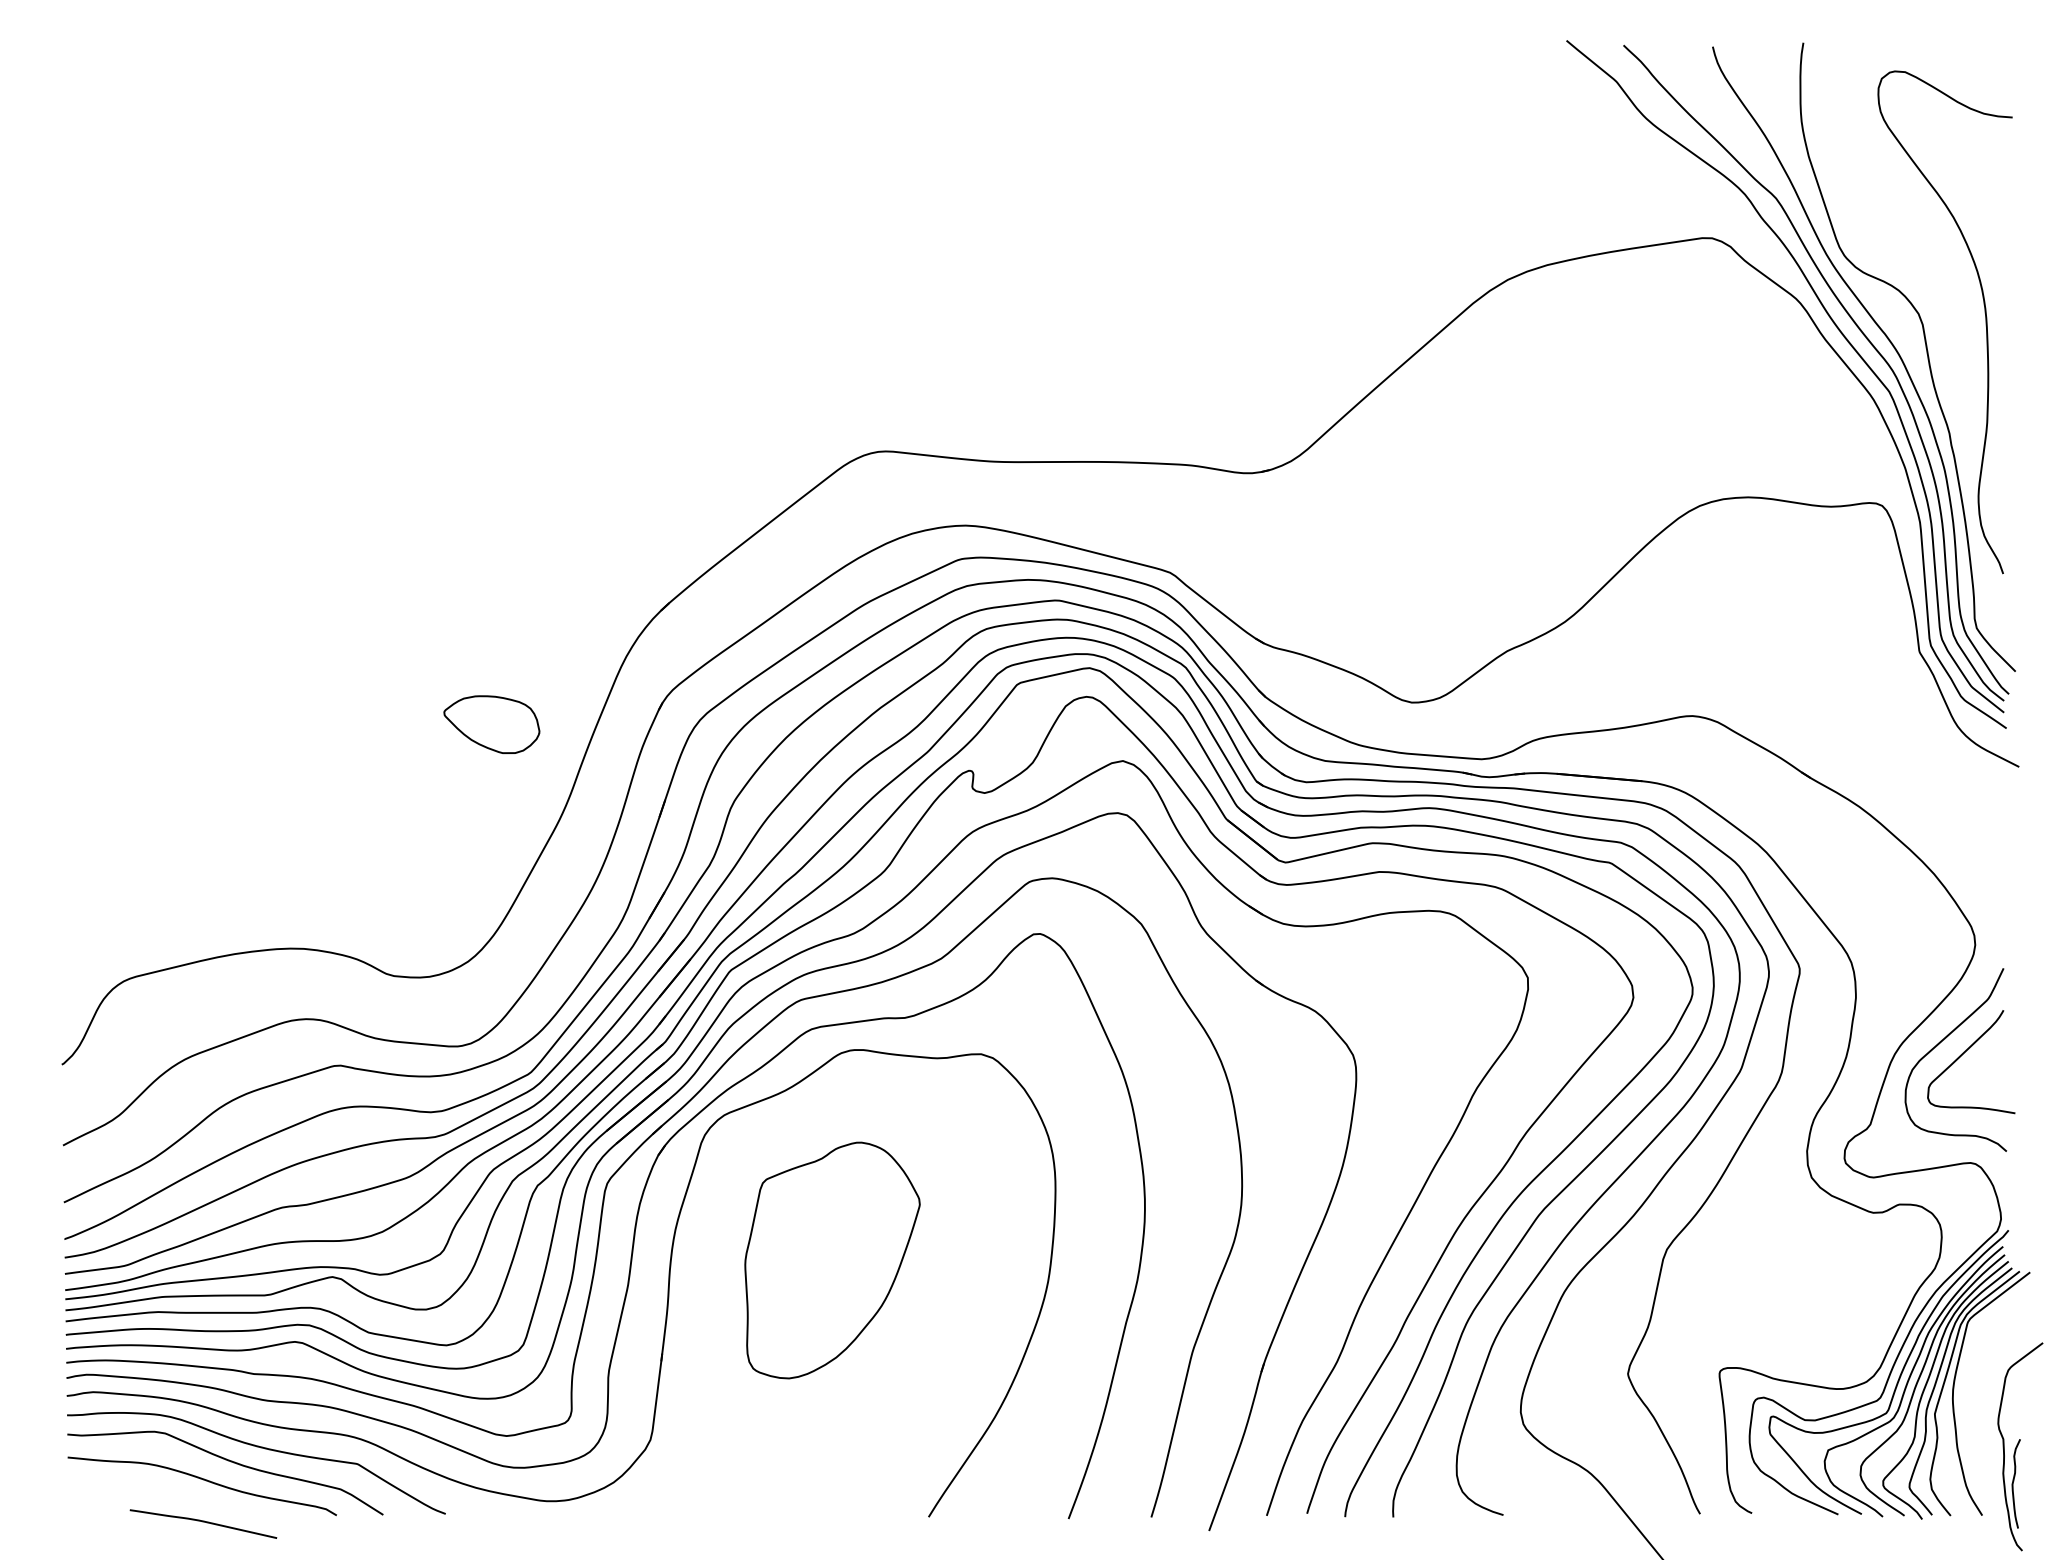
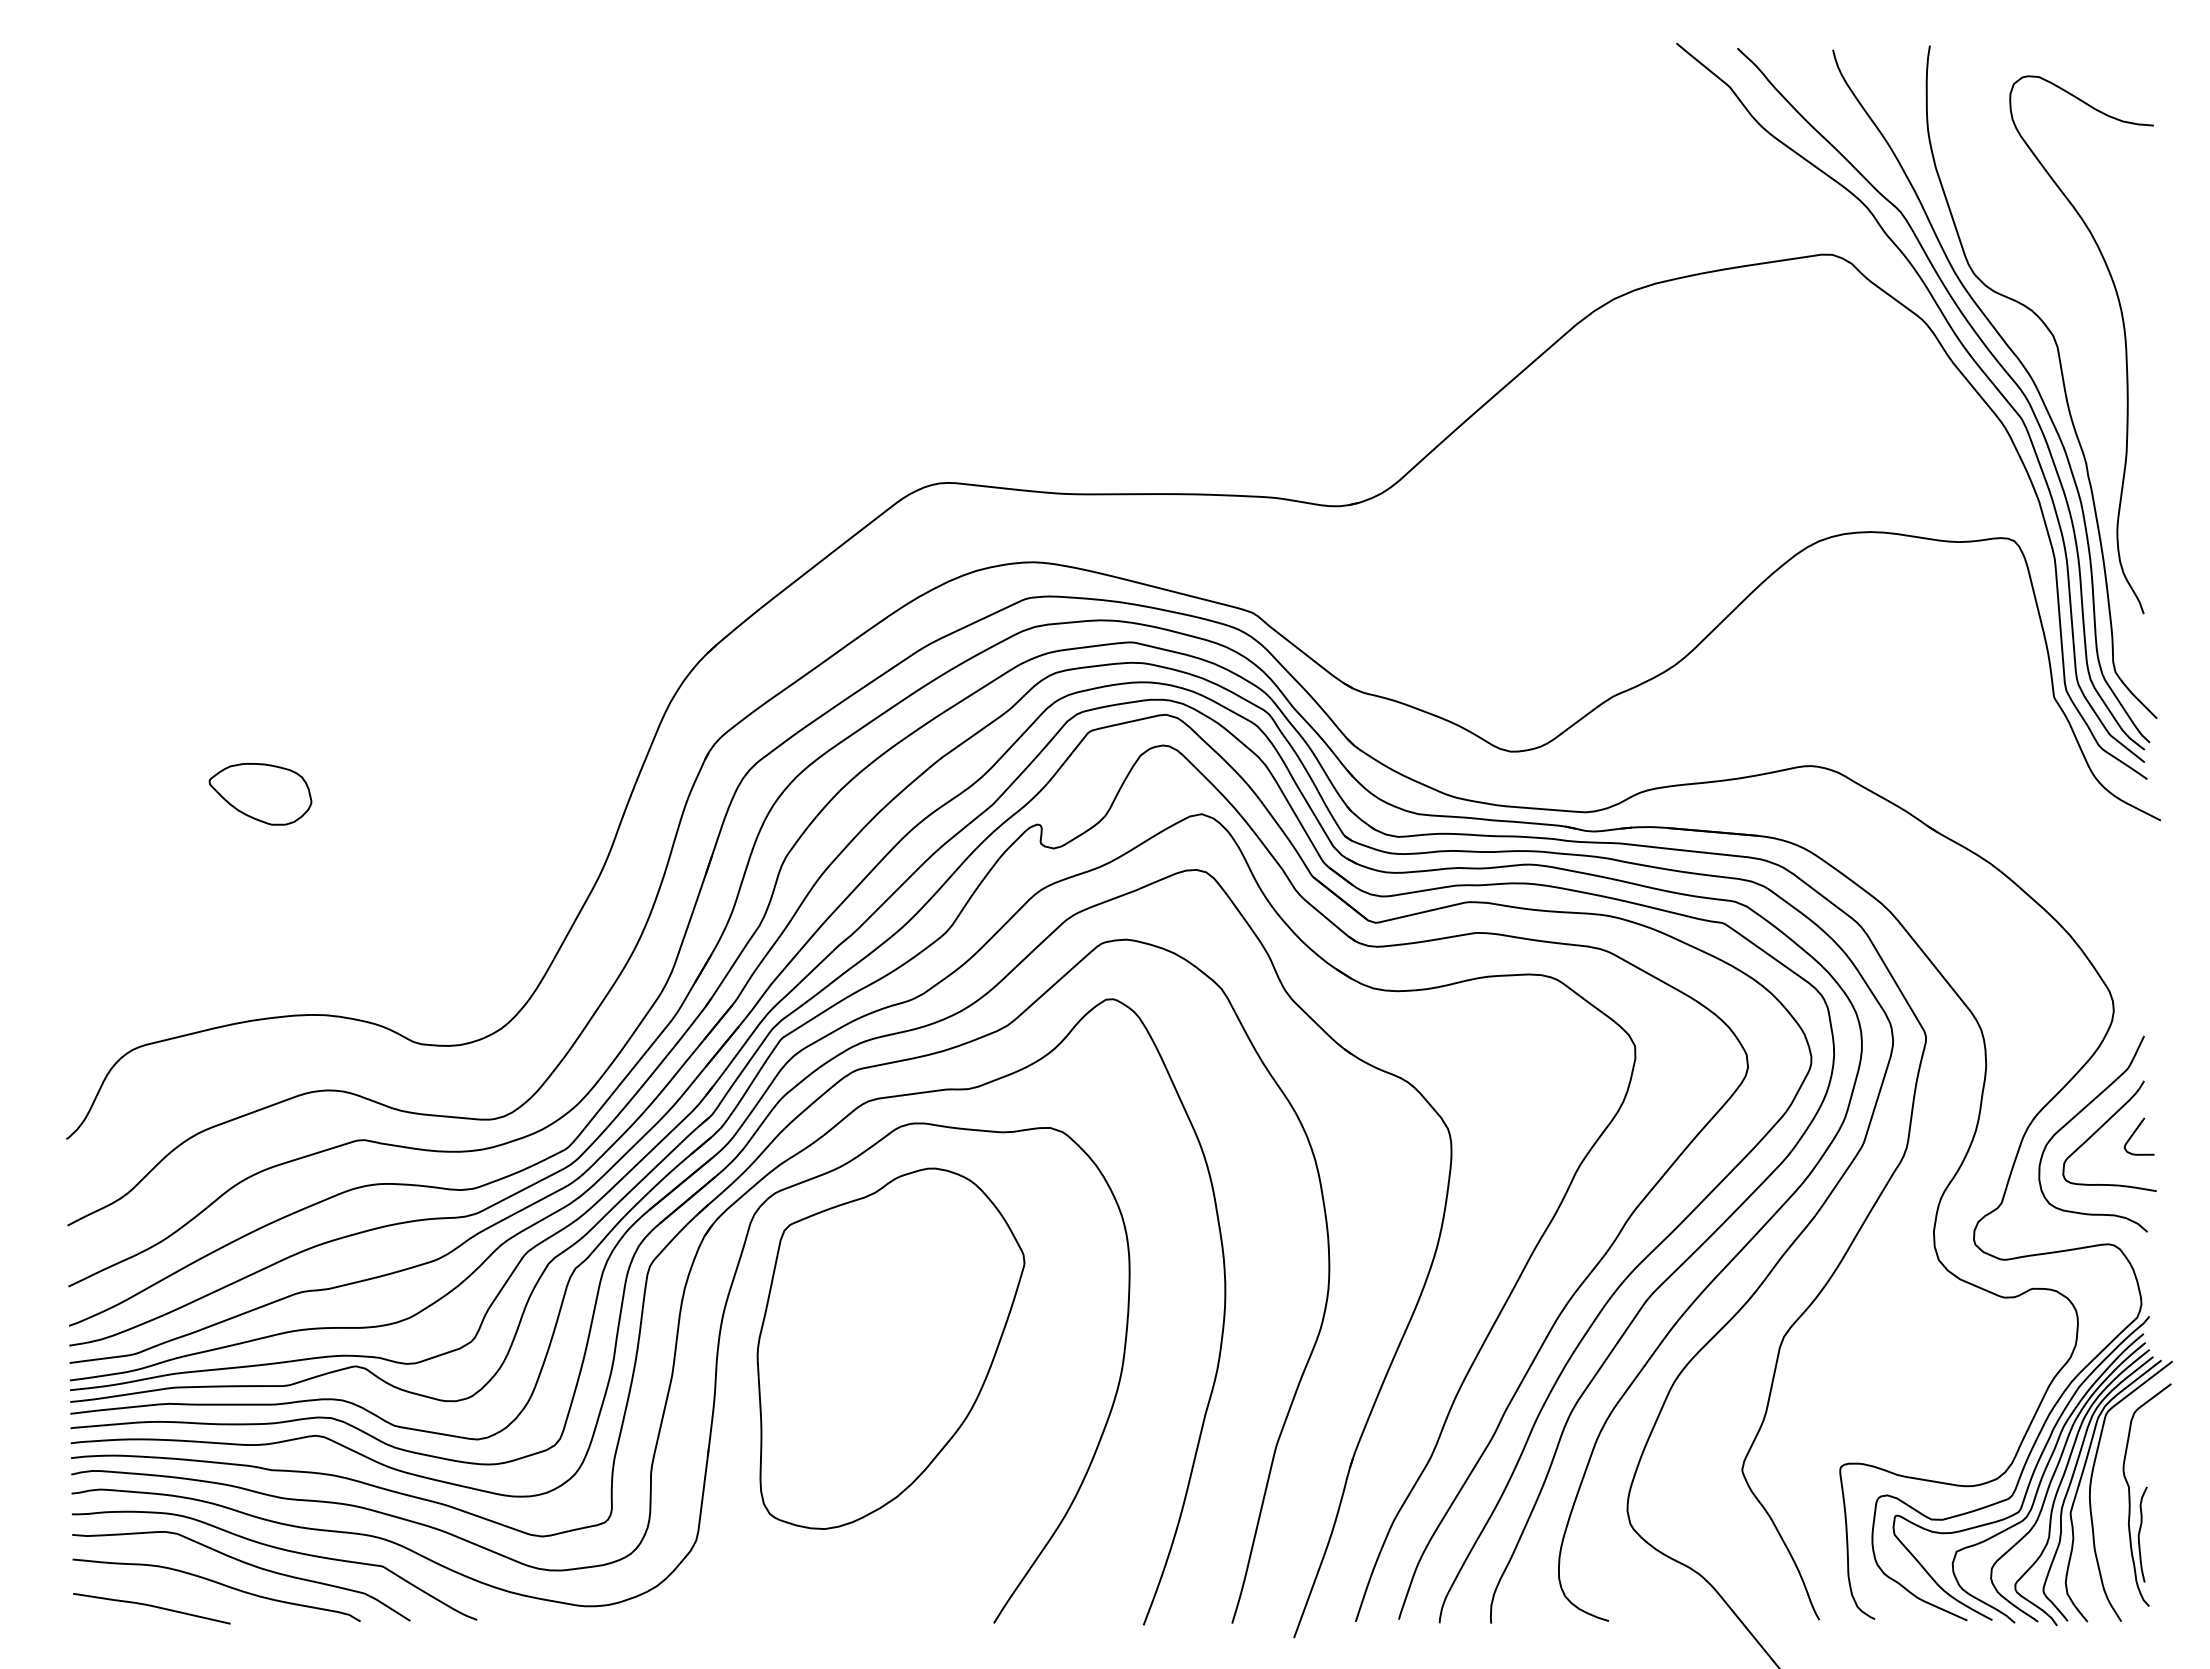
part: (491, 724) -> (260, 794), moved
curve: (1995, 1058) -> (2135, 1132), added
part: (832, 1260) -> (890, 1348), size x1.43
part: (2019, 1446) -> (2146, 1494), moved
curve: (203, 1521) -> (151, 1606), moved

